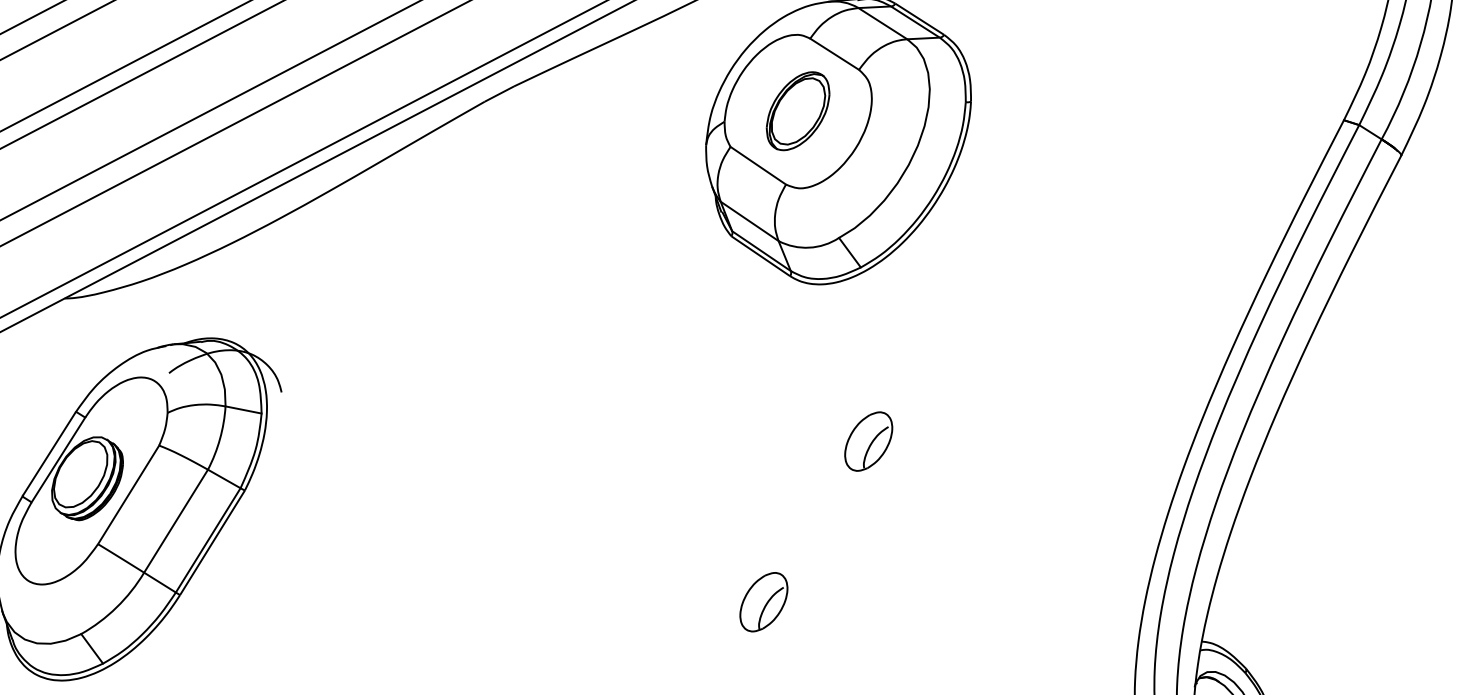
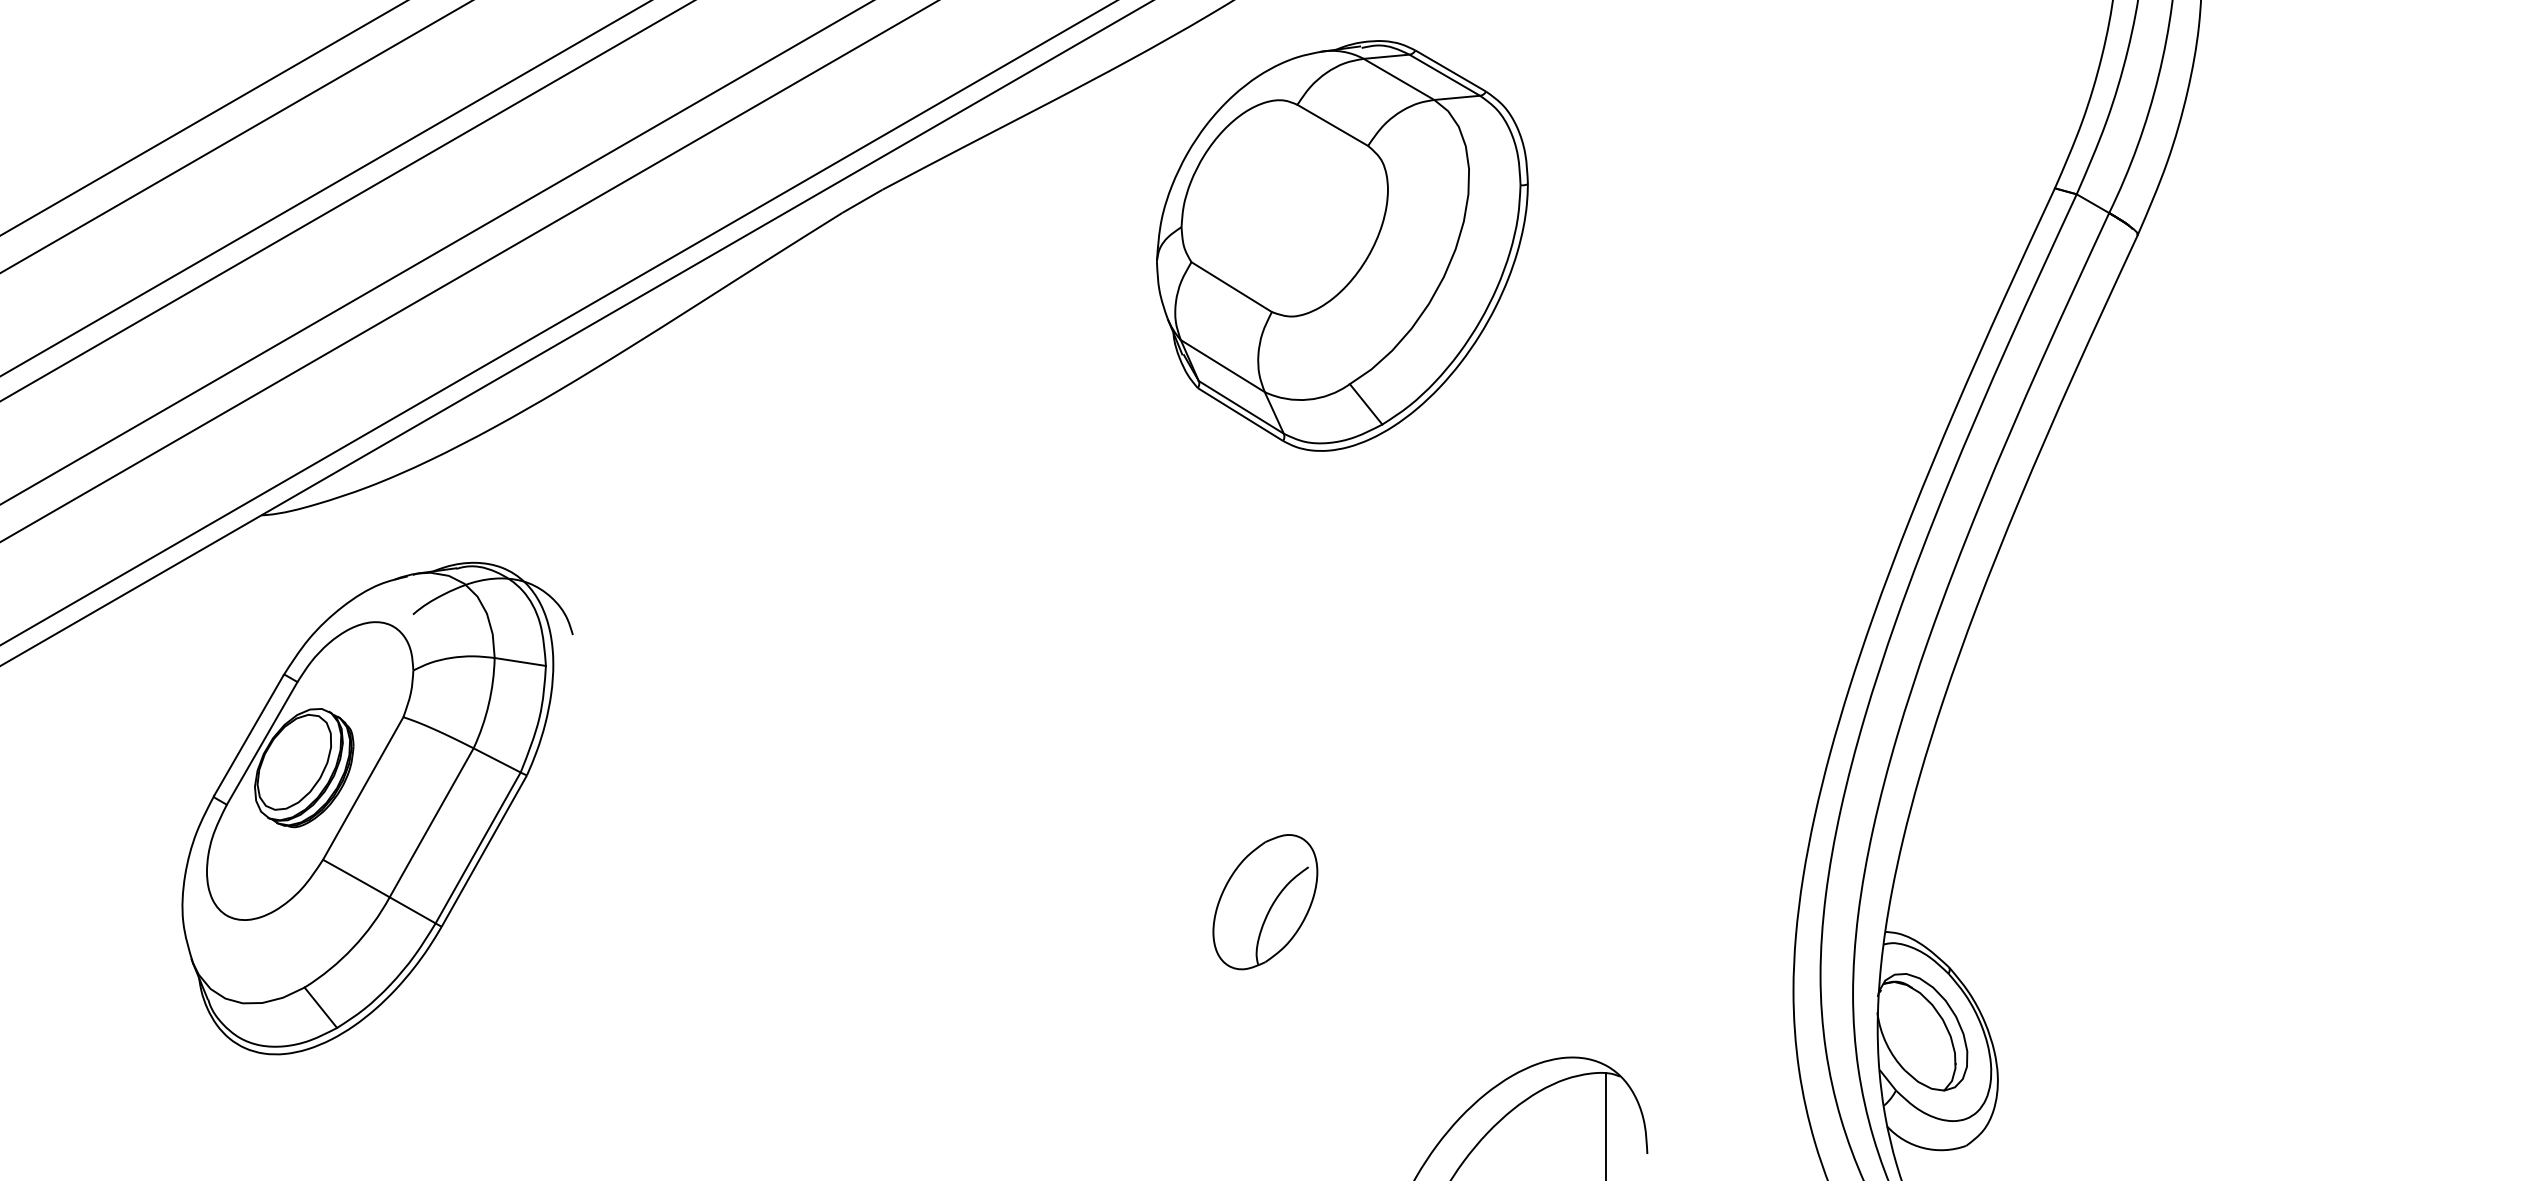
part: (798, 110) -> (1284, 207), removed
part: (868, 441) -> (1403, 669), removed
part: (763, 602) -> (1265, 902), size x1.6

